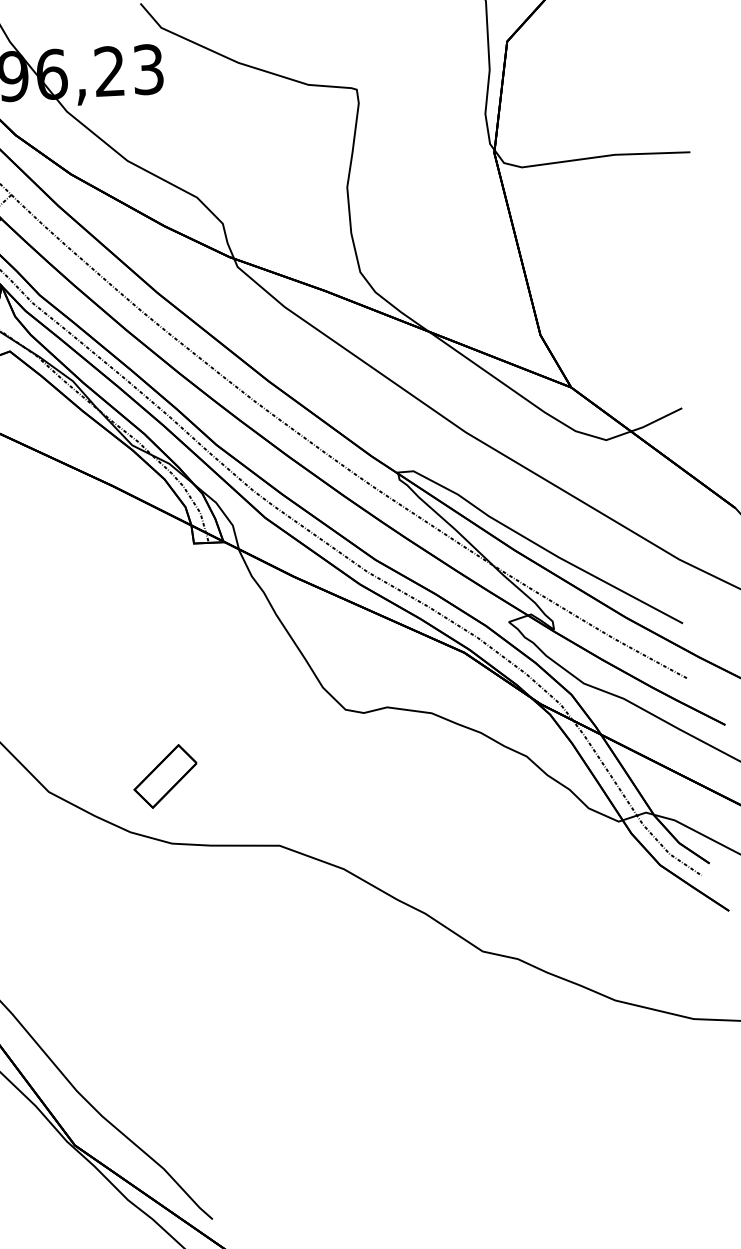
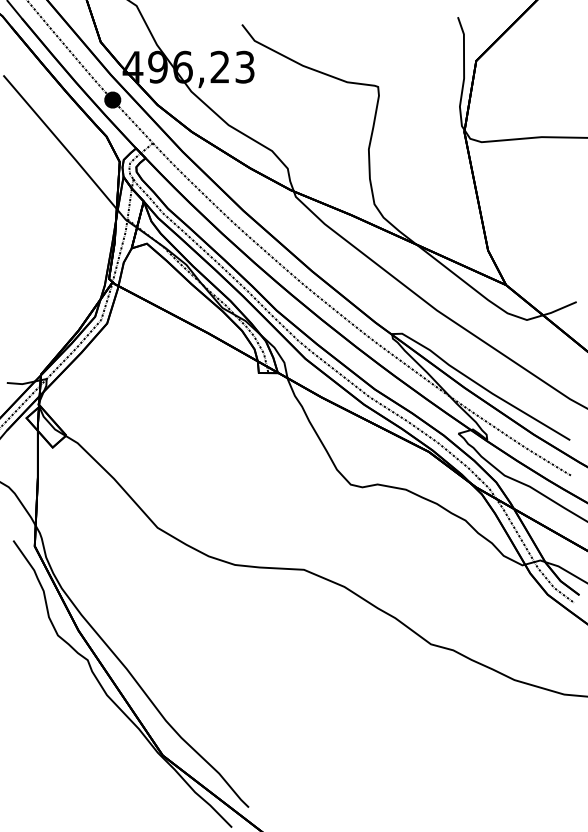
part: (164, 776) -> (232, 521), removed

